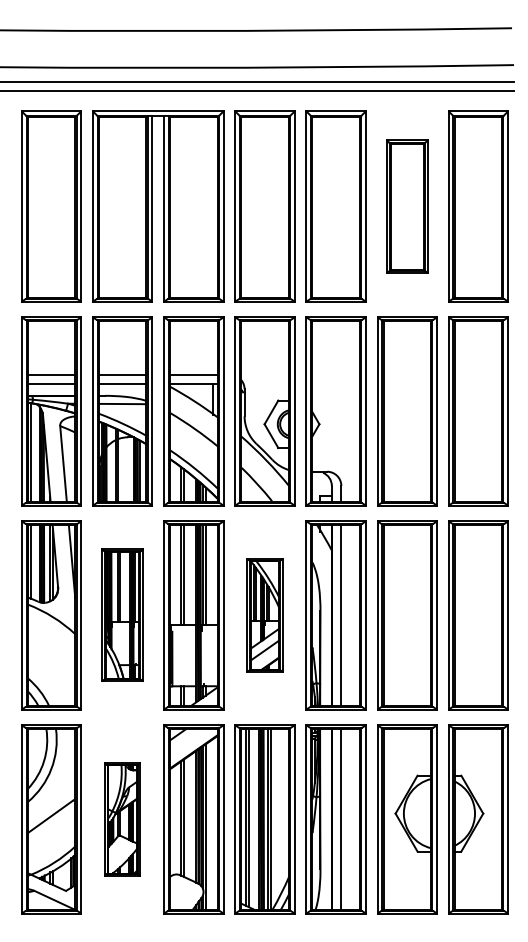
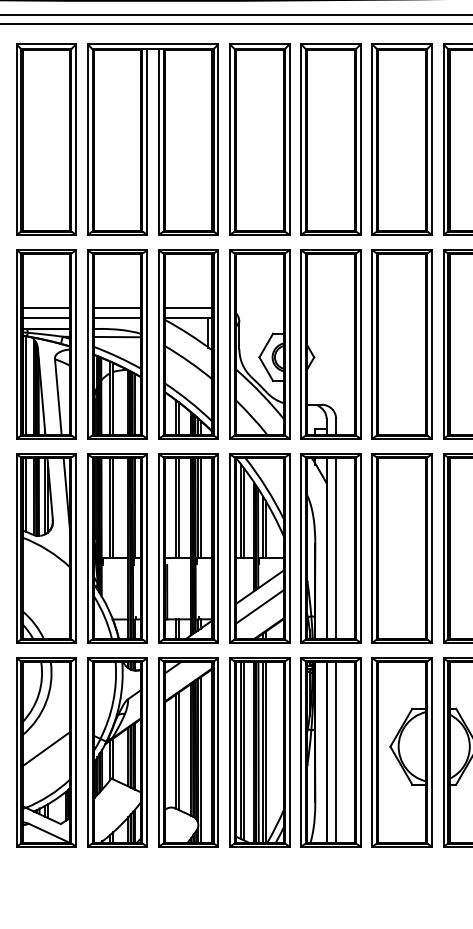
part: (407, 206) -> (402, 139), size x1.43
part: (122, 615) -> (117, 548), size x1.43
part: (264, 615) -> (259, 548), size x1.67
part: (122, 819) -> (117, 752), size x1.67

